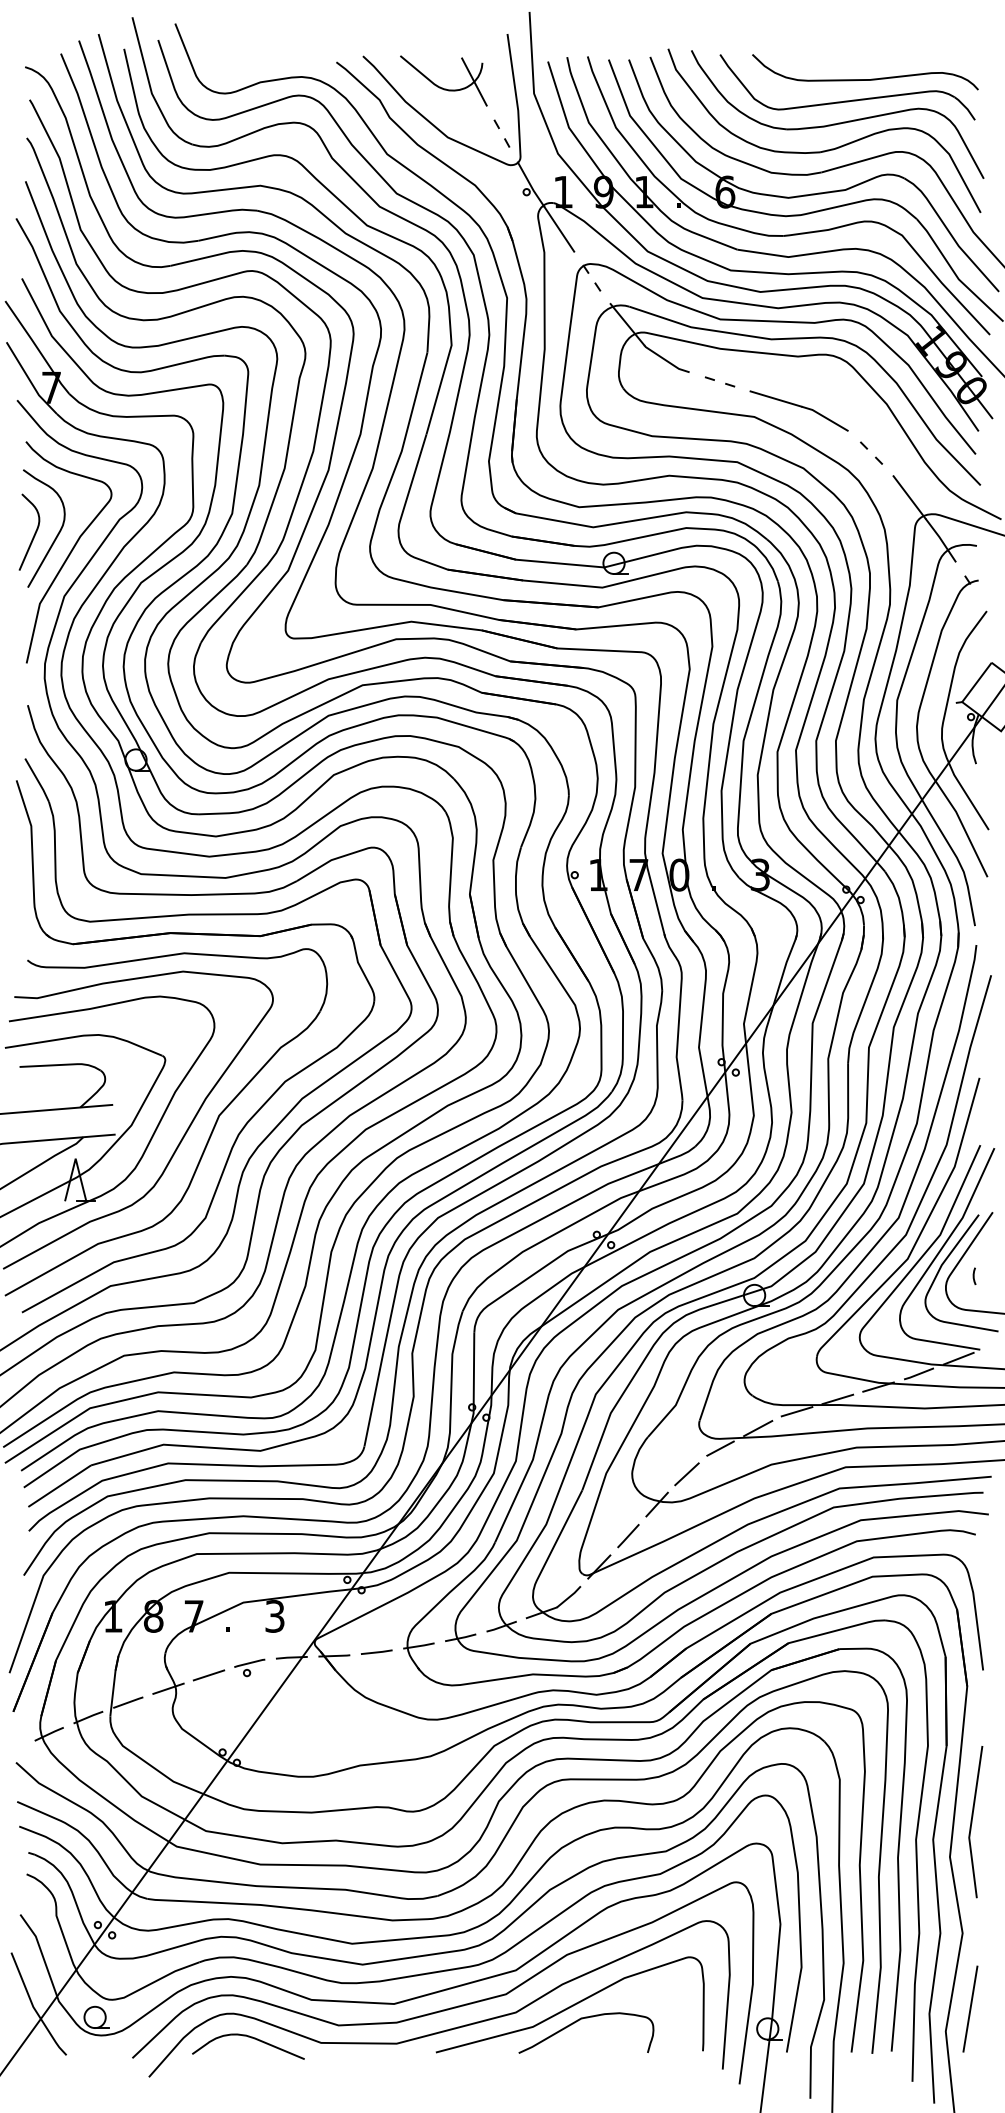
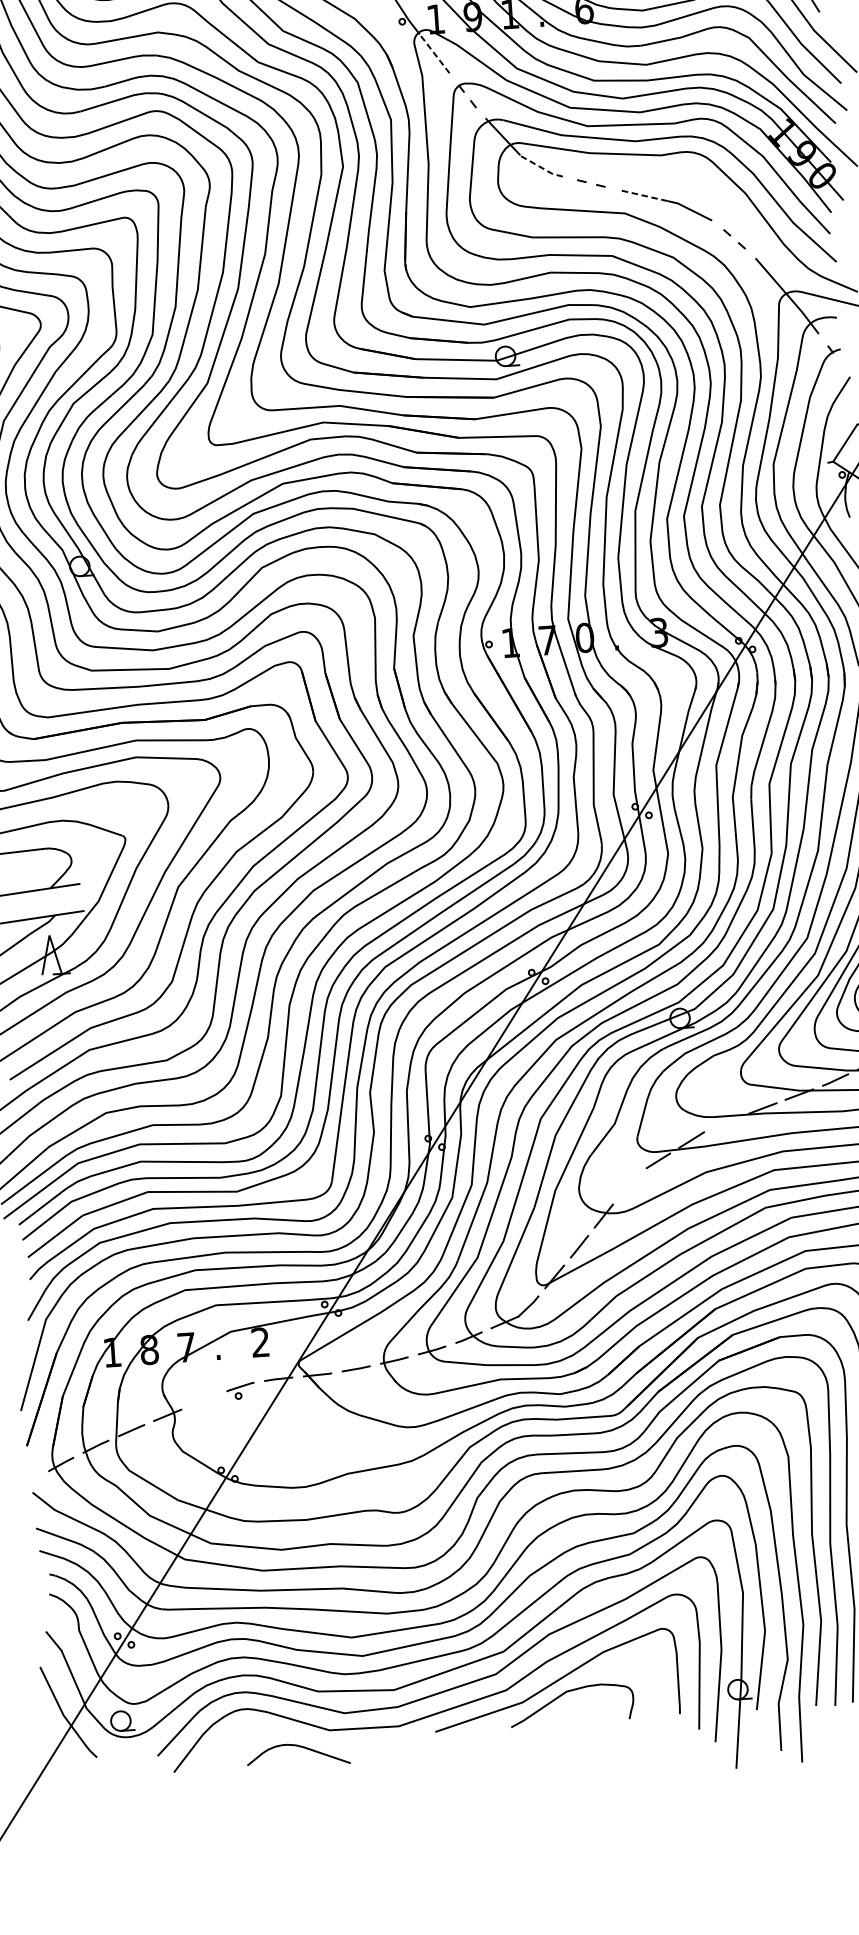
line: (559, 229) -> (434, 53), solid -> dashed
line: (665, 360) -> (540, 167), solid -> dashed
line: (776, 399) -> (644, 196), solid -> dashed
line: (796, 1411) -> (725, 1122), removed
line: (686, 1474) -> (628, 1186), removed
text: (274, 1616) -> (260, 1342), 3 -> 2
line: (208, 1675) -> (203, 1400), removed
part: (251, 2038) -> (300, 1747), moved

